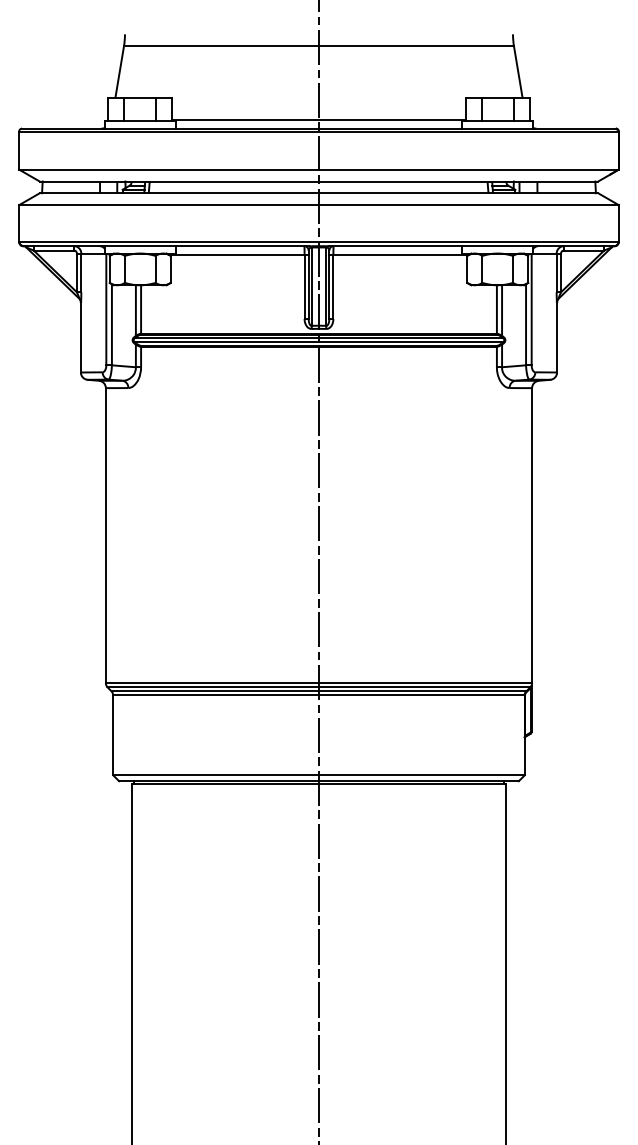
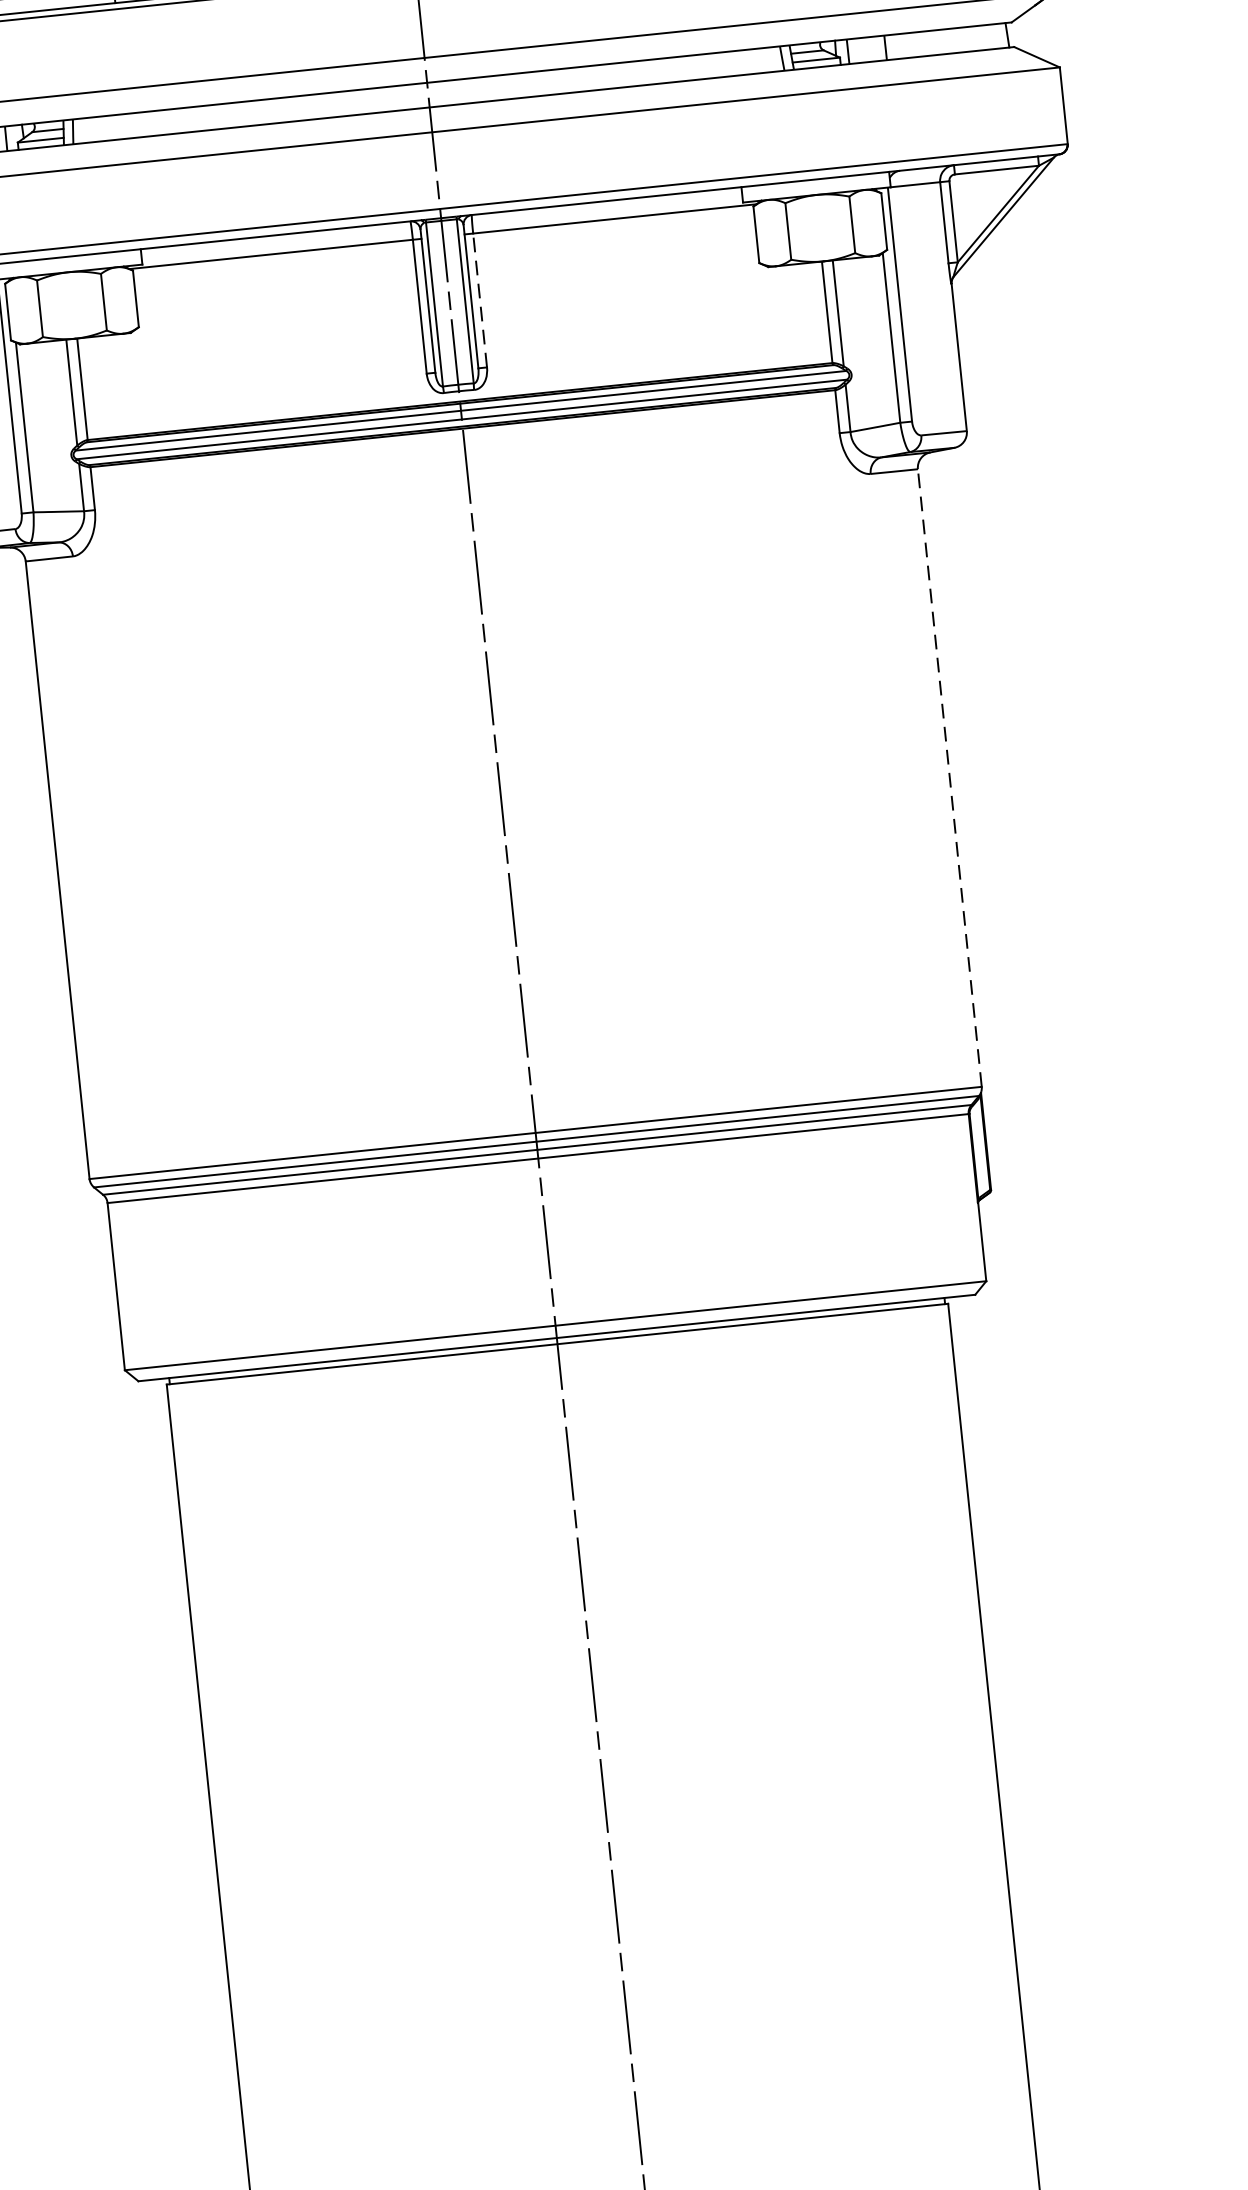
line: (333, 286) -> (480, 299), solid -> dashed
line: (532, 535) -> (950, 777), solid -> dashed

